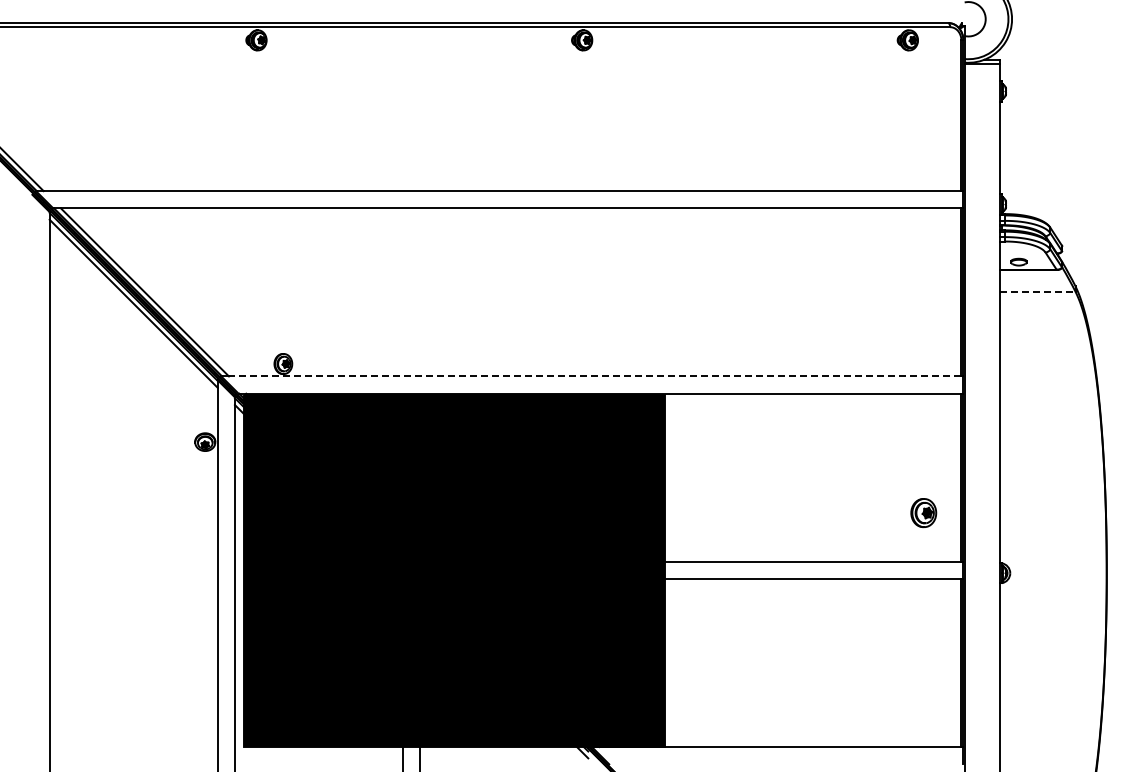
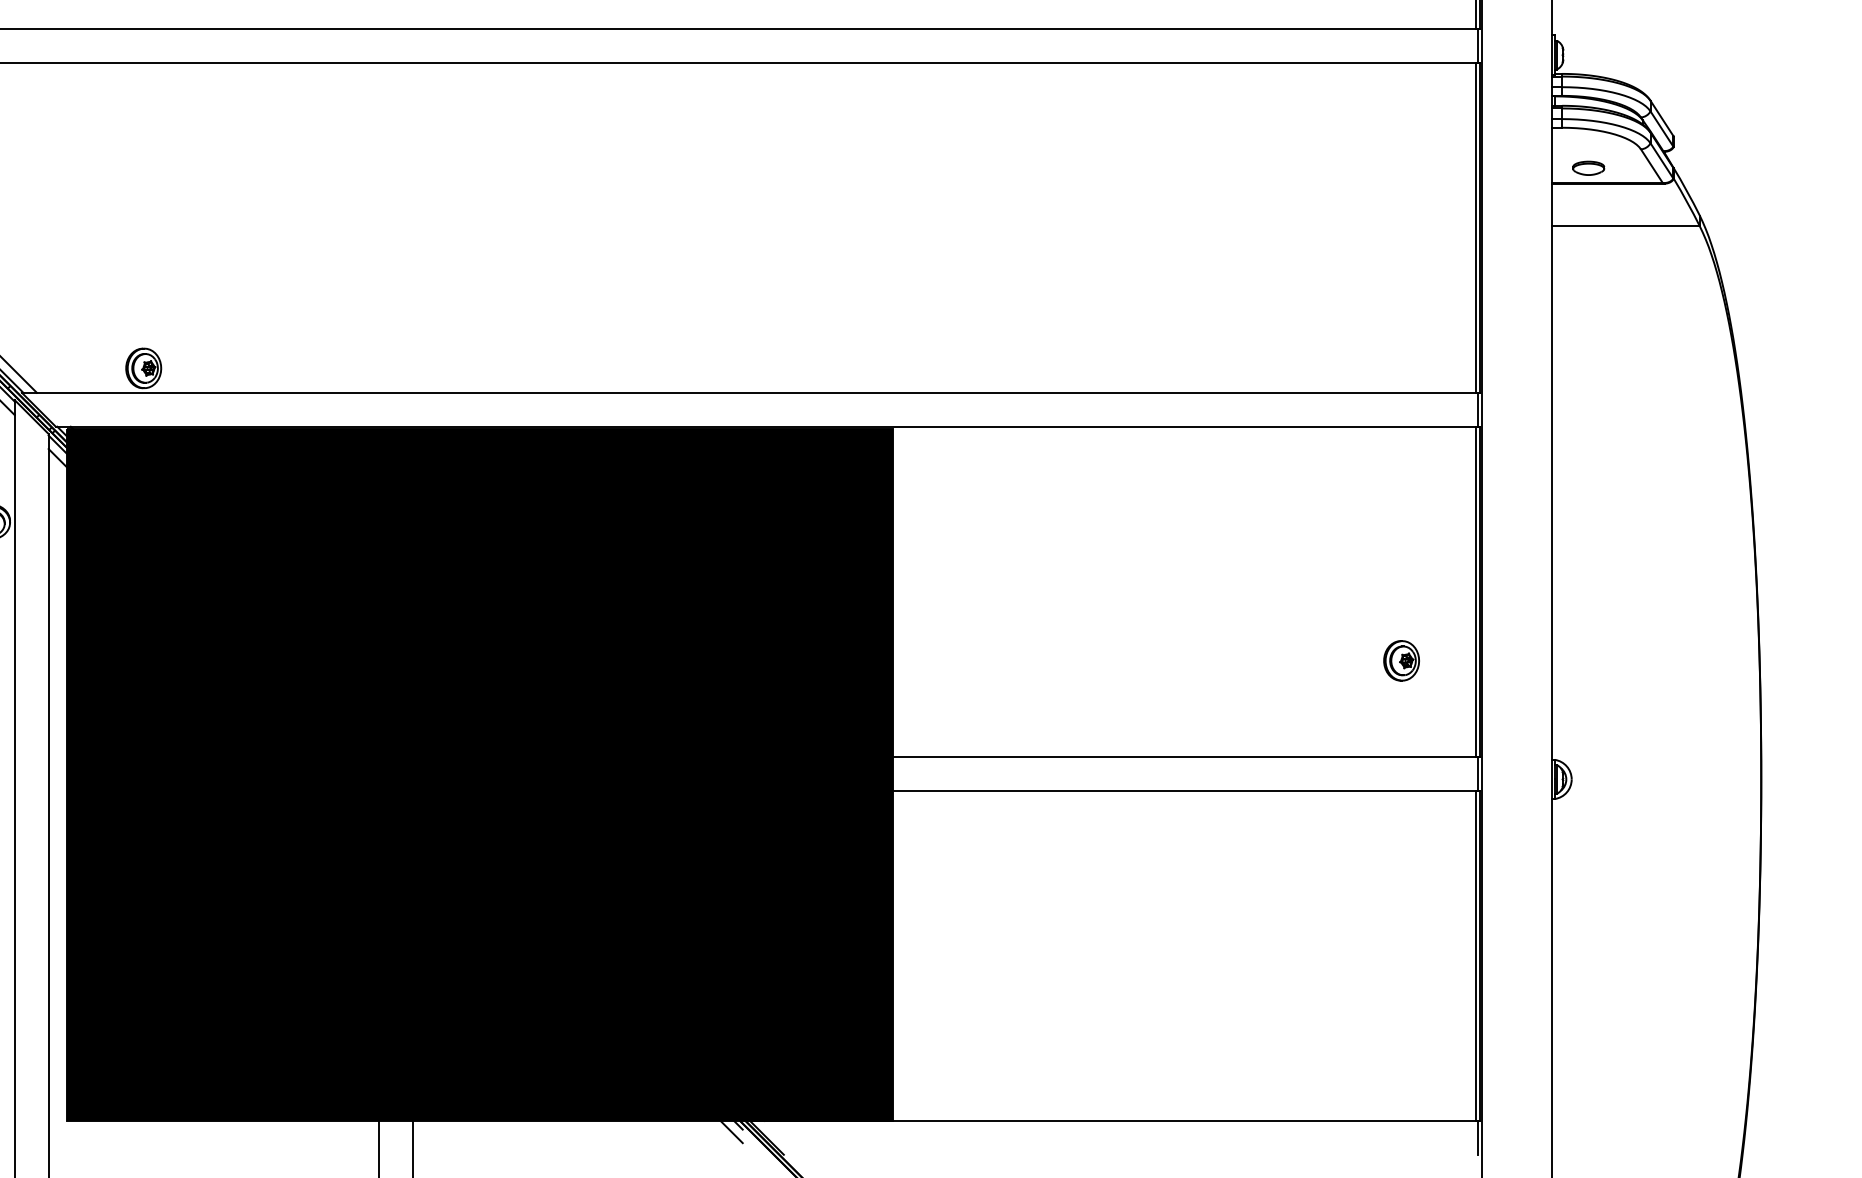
line: (1037, 291) -> (1625, 225), dashed -> solid
line: (594, 376) -> (754, 392), dashed -> solid
part: (923, 512) -> (1401, 660), size x0.71

